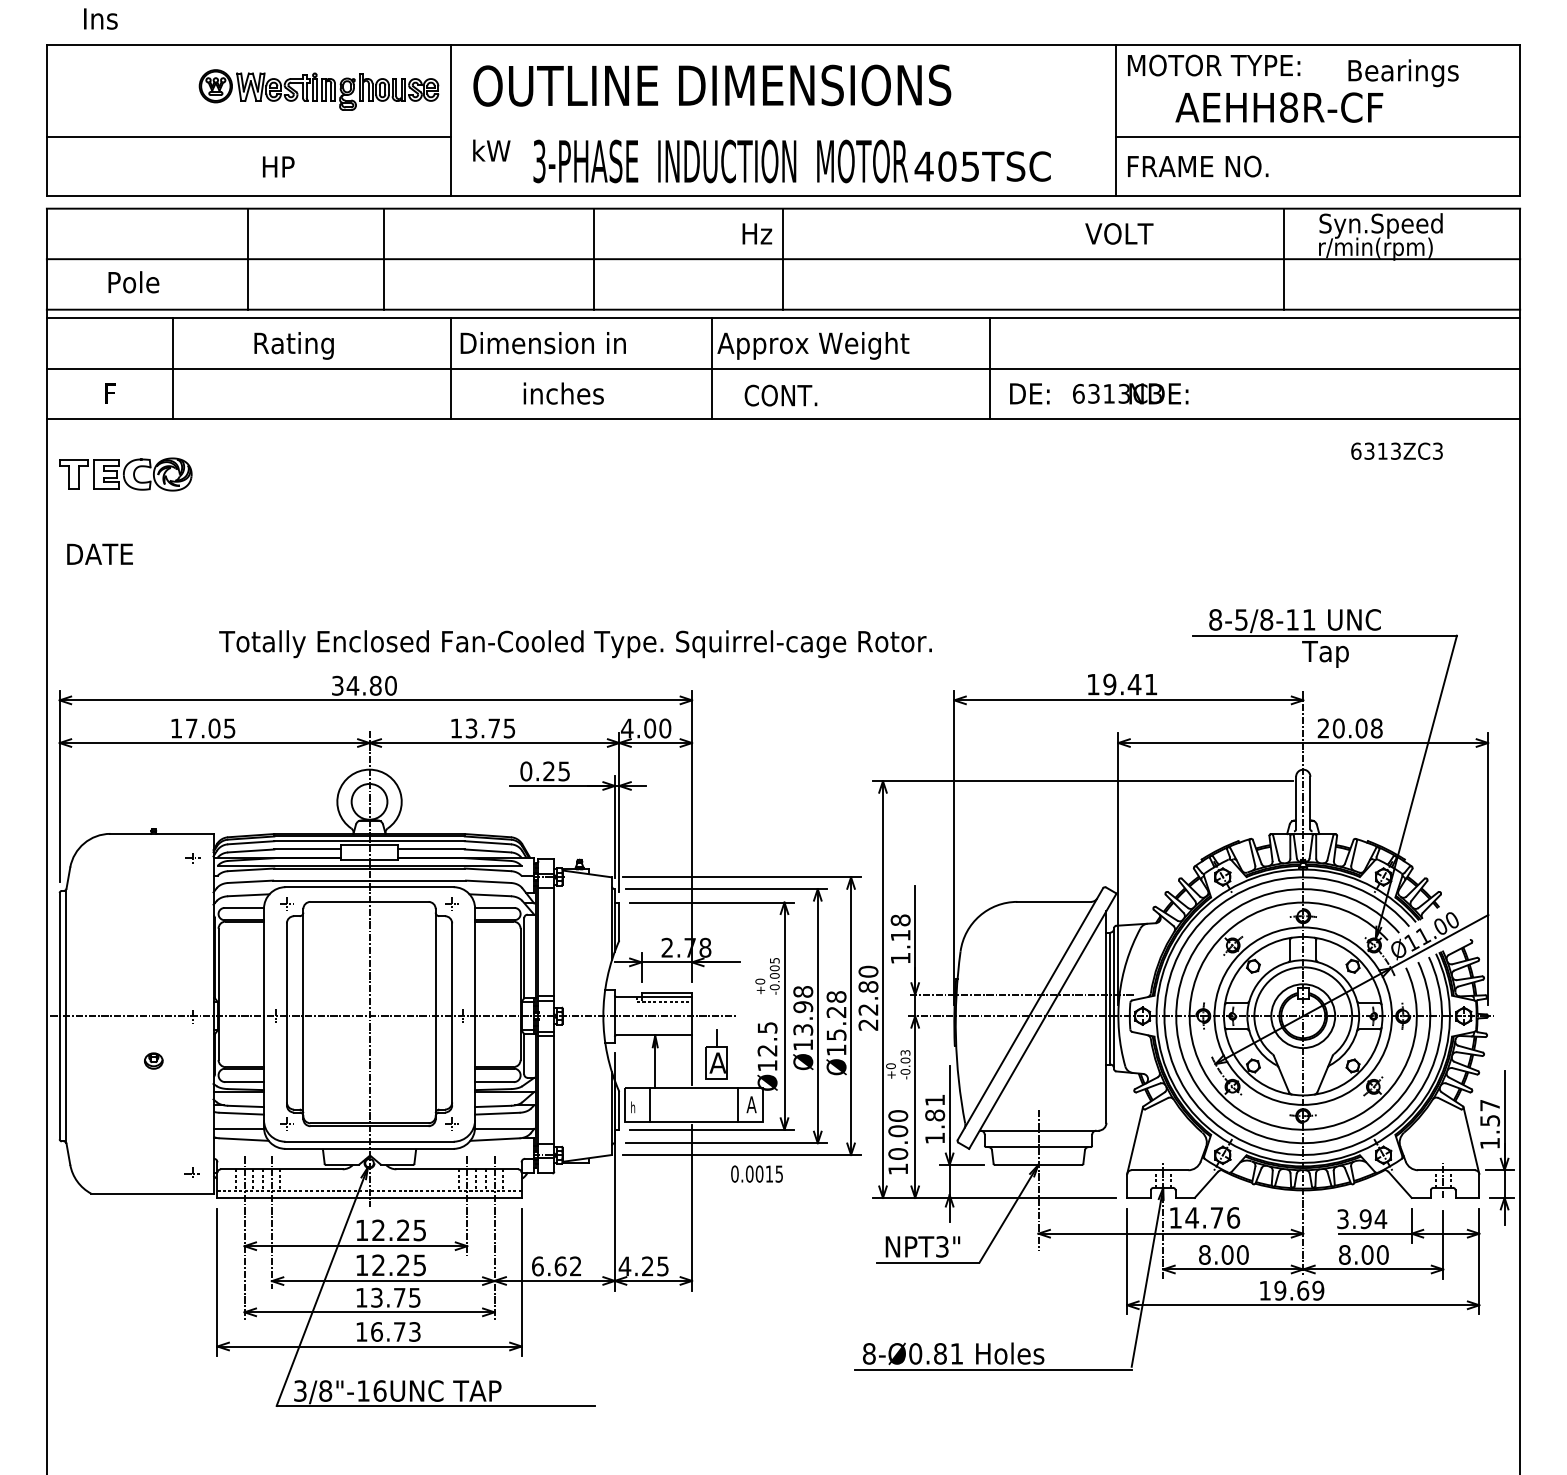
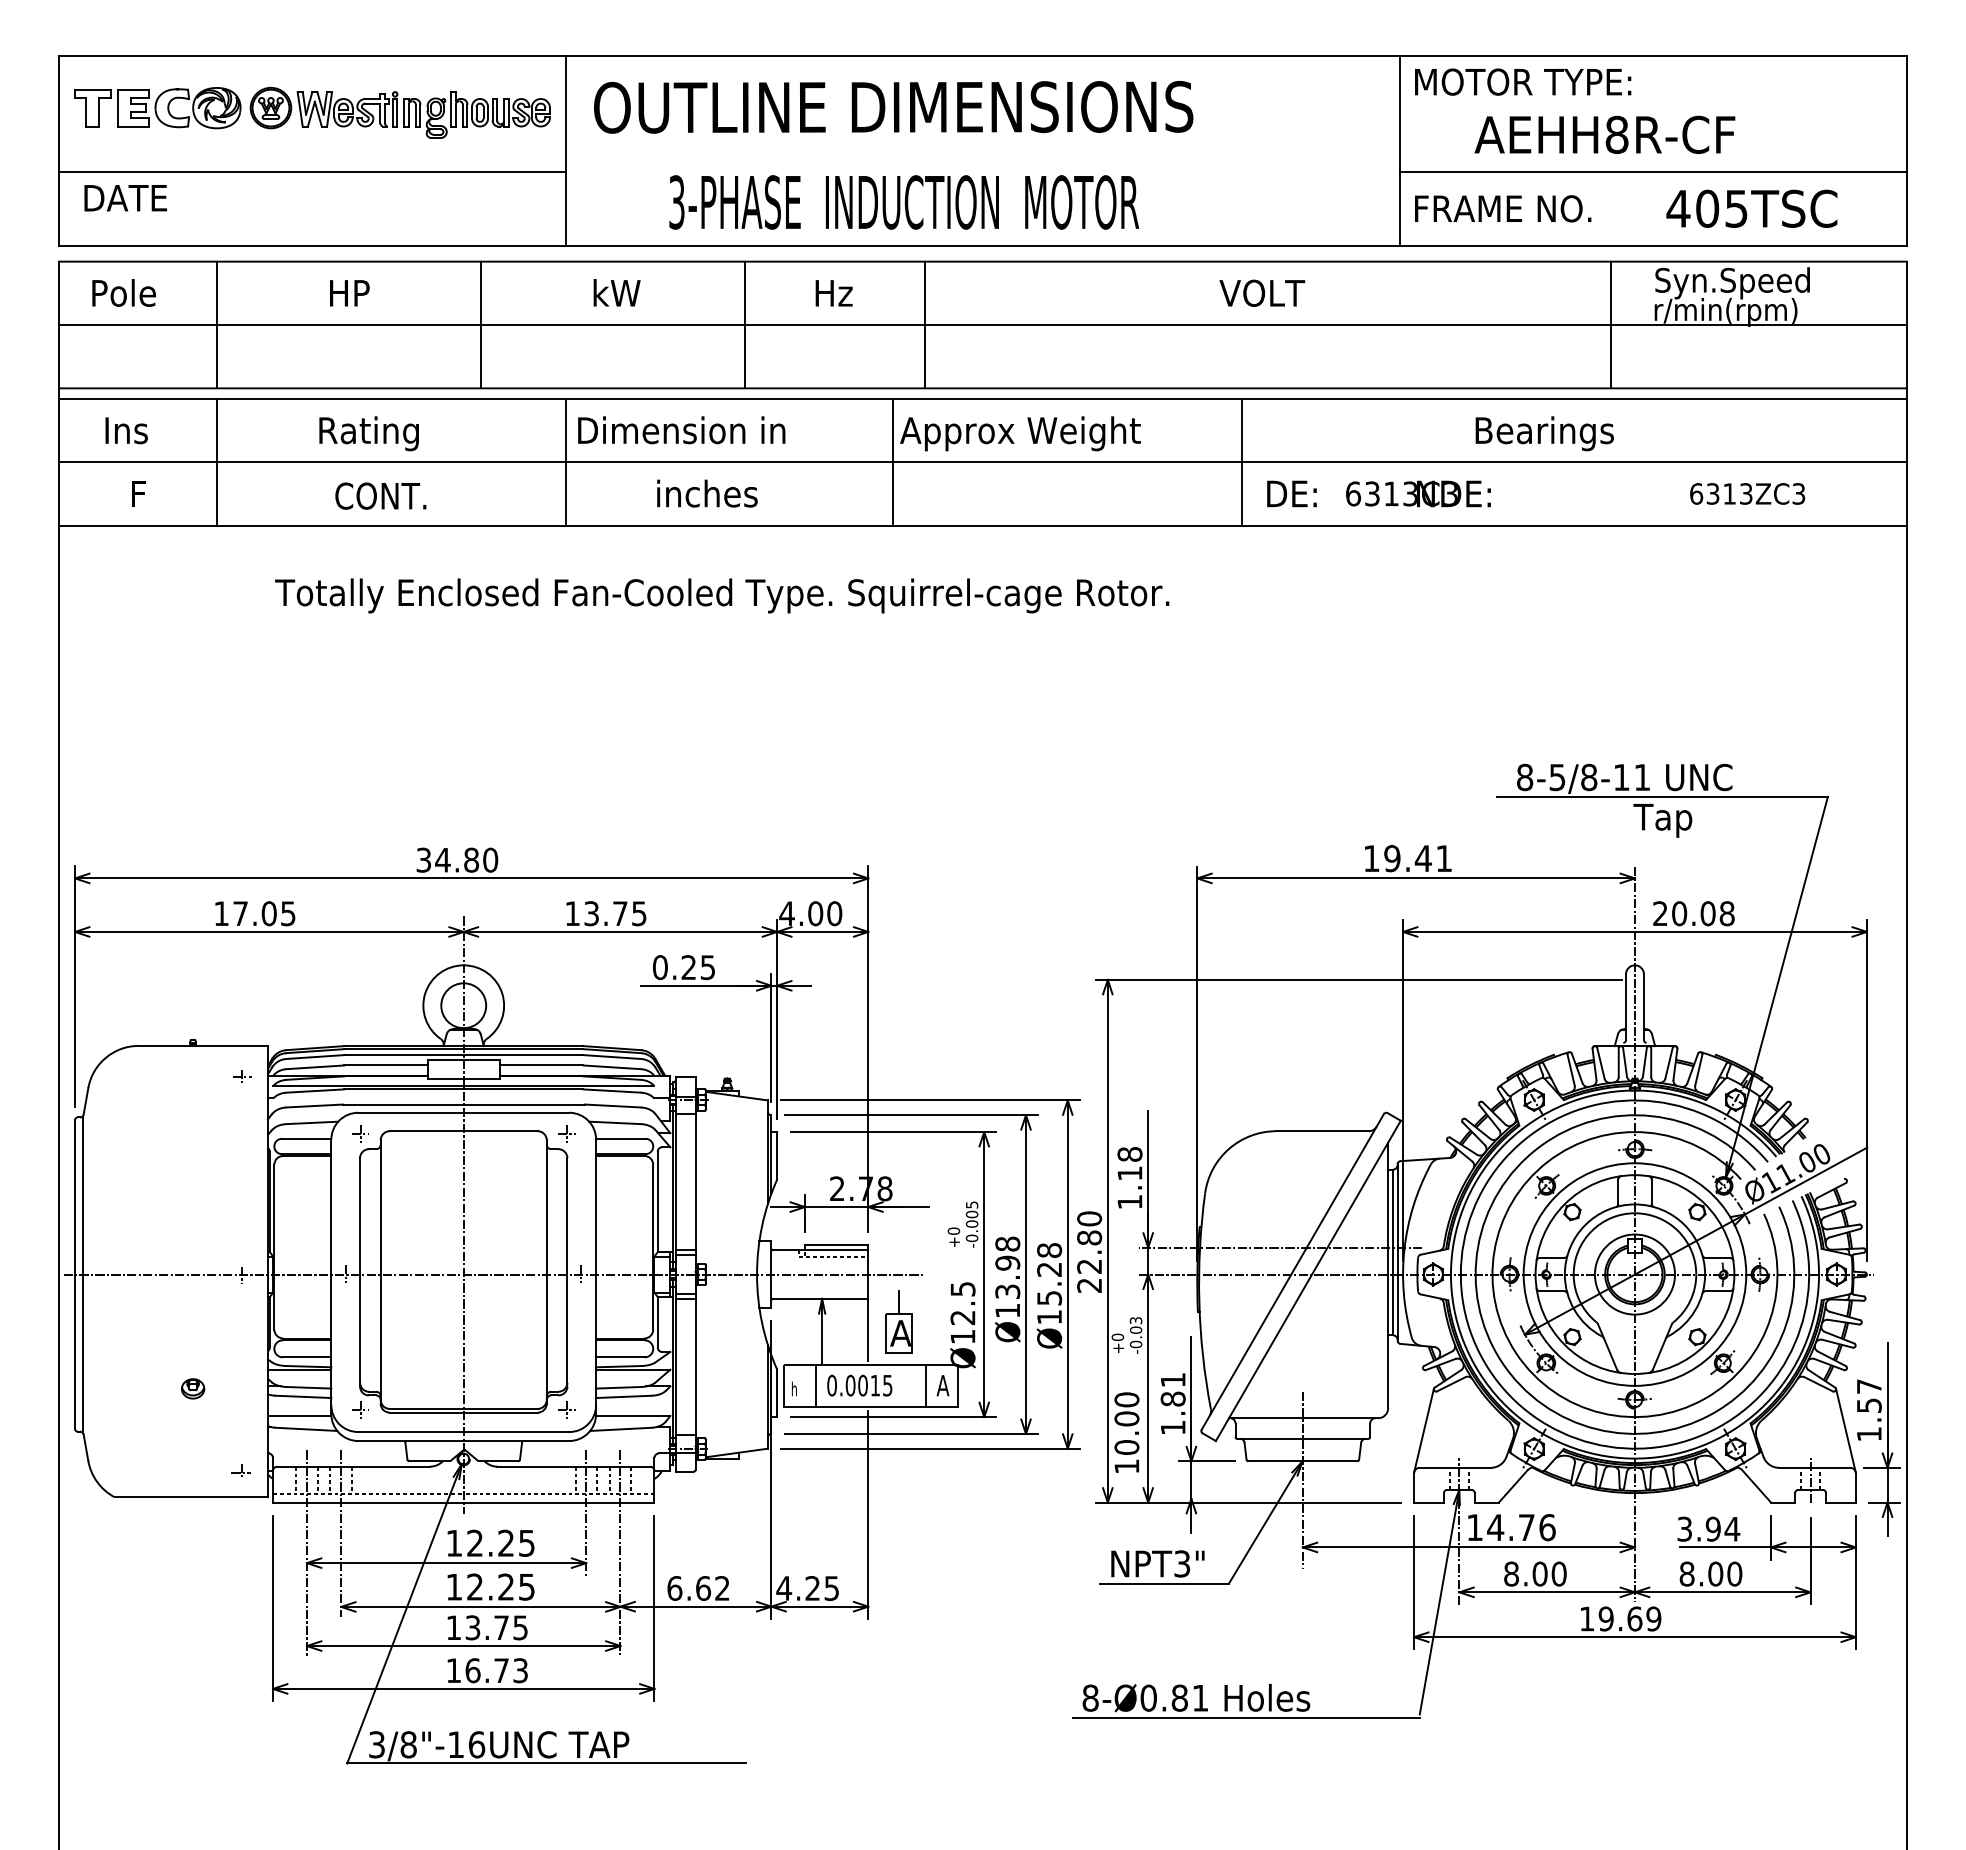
text: (100, 18) -> (126, 430), moved
text: (1403, 73) -> (1544, 433), moved
text: (491, 150) -> (616, 292), moved
text: (982, 166) -> (1751, 208), moved
text: (278, 167) -> (349, 293), moved
text: (1119, 233) -> (1262, 292), moved
text: (756, 234) -> (833, 293), moved
line: (248, 258) -> (217, 324), moved
line: (782, 258) -> (924, 324), moved
text: (133, 281) -> (123, 292), moved
text: (780, 395) -> (380, 495), moved
text: (1396, 450) -> (1747, 493), moved
part: (125, 474) -> (157, 108), moved
text: (99, 554) -> (125, 198), moved
text: (575, 643) -> (722, 595), moved
part: (154, 1060) -> (193, 1388), moved
text: (756, 1173) -> (859, 1385), moved

